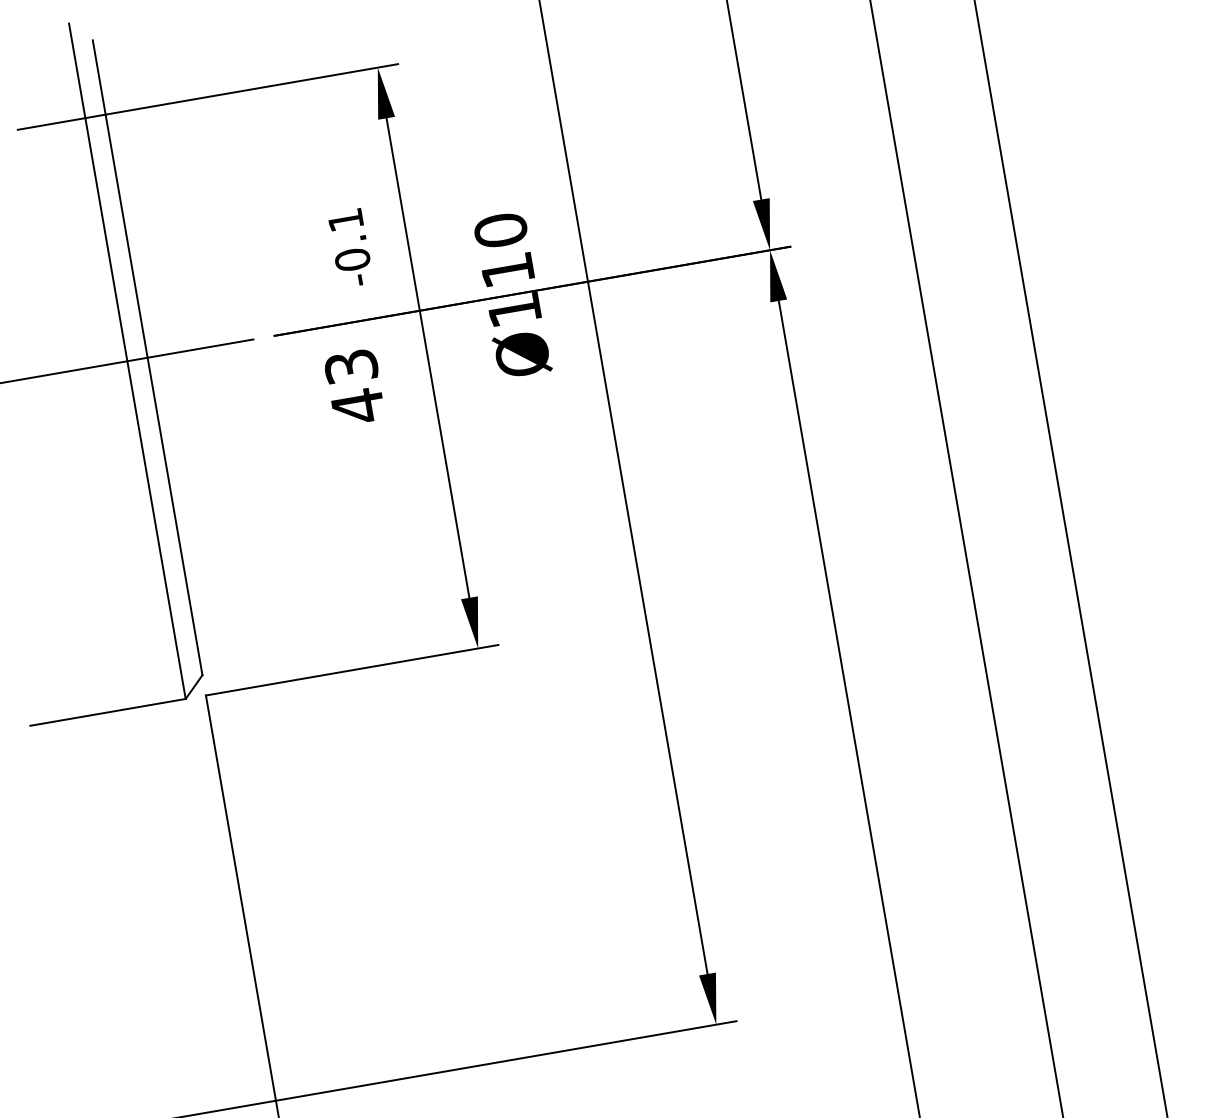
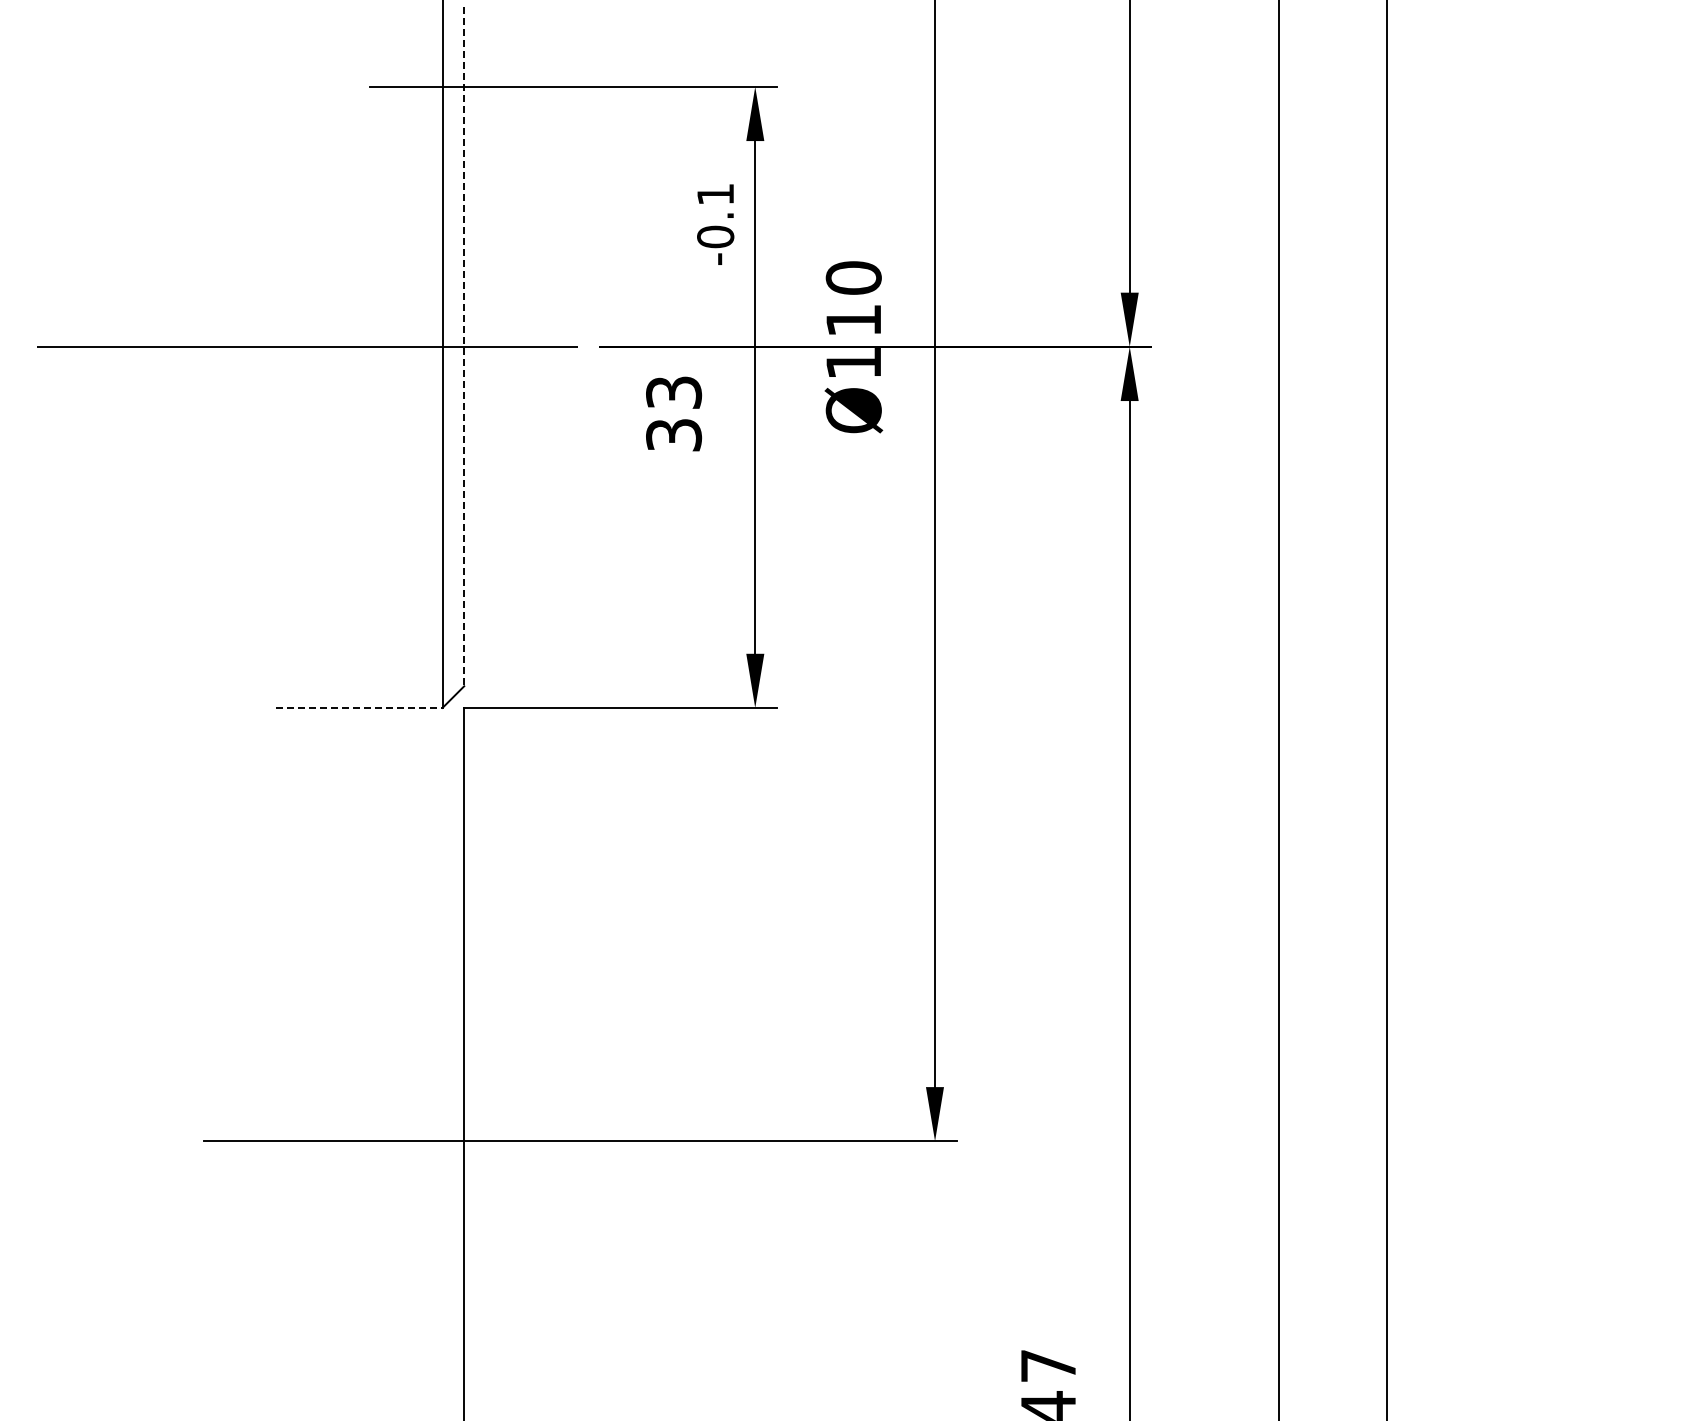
text: (350, 248) -> (715, 224), moved
line: (147, 358) -> (464, 347), solid -> dashed
text: (358, 406) -> (674, 435), 43 -> 33
line: (108, 711) -> (360, 707), solid -> dashed

